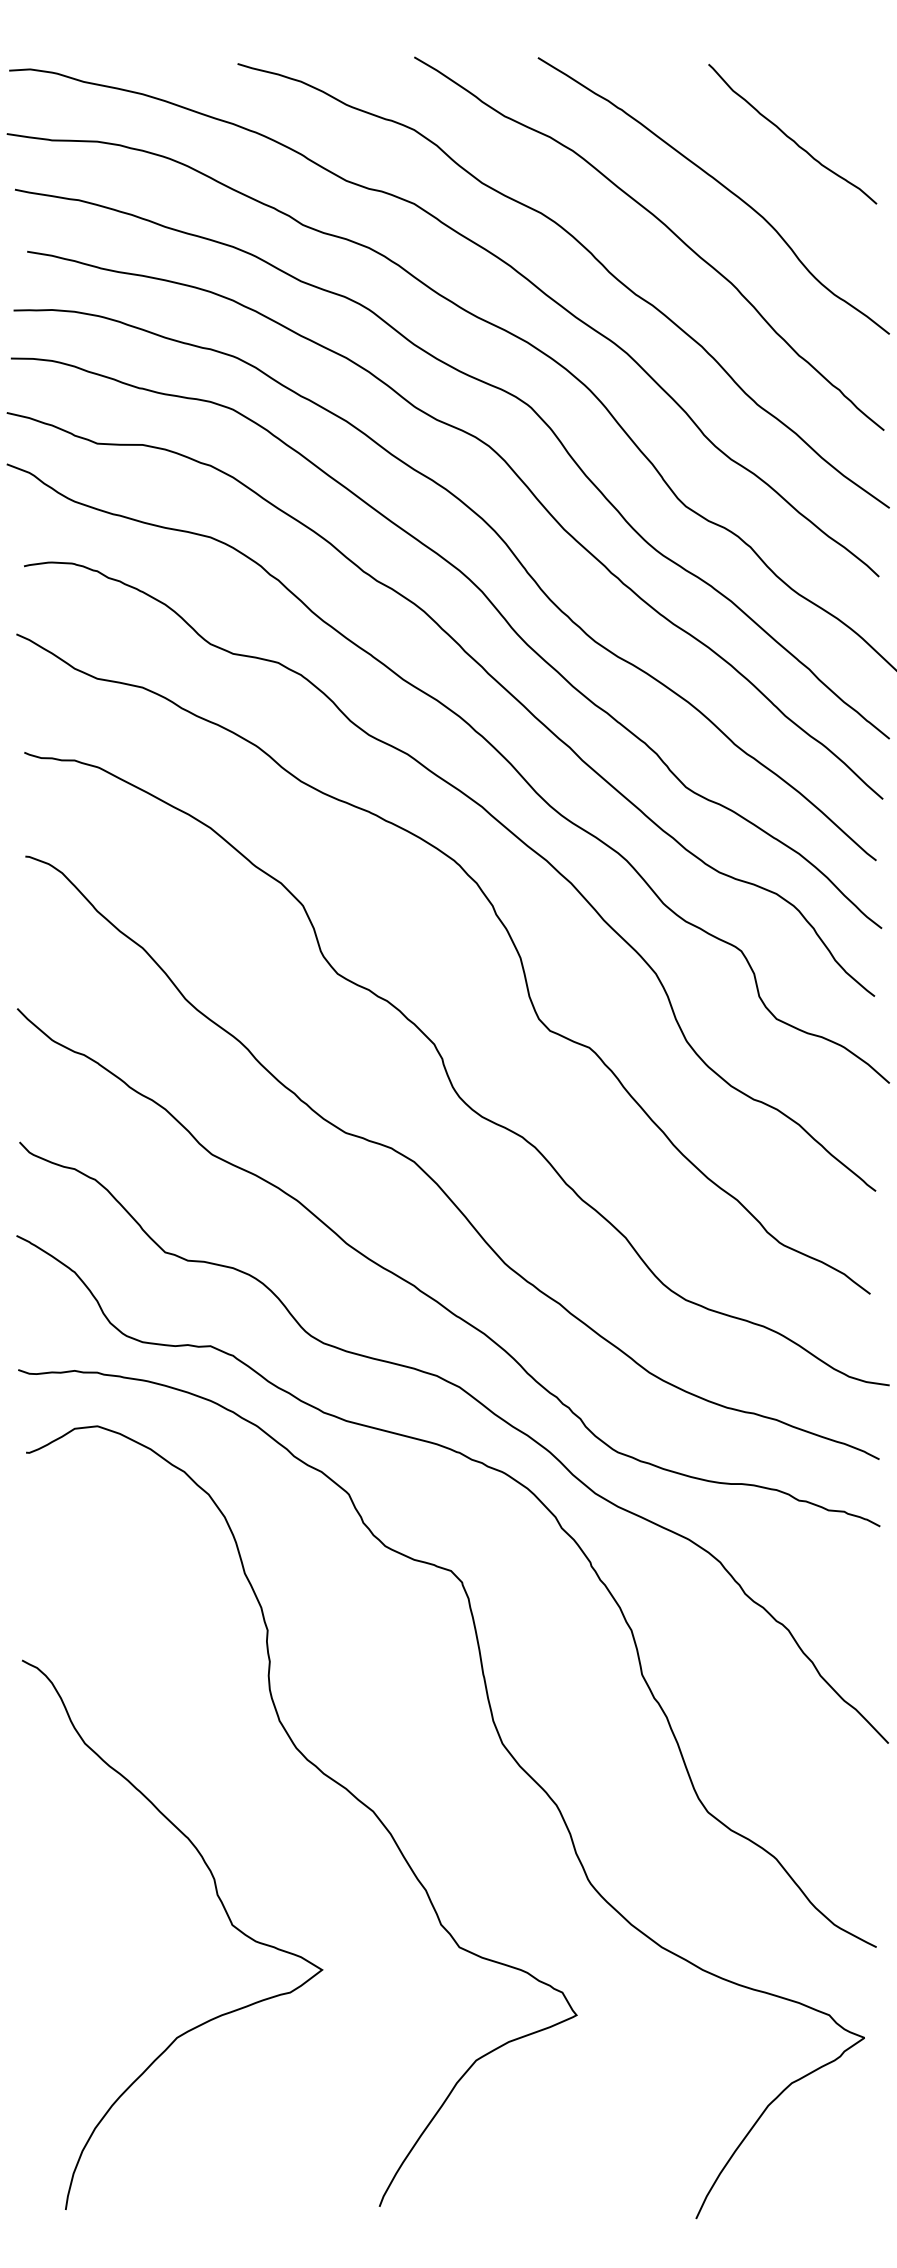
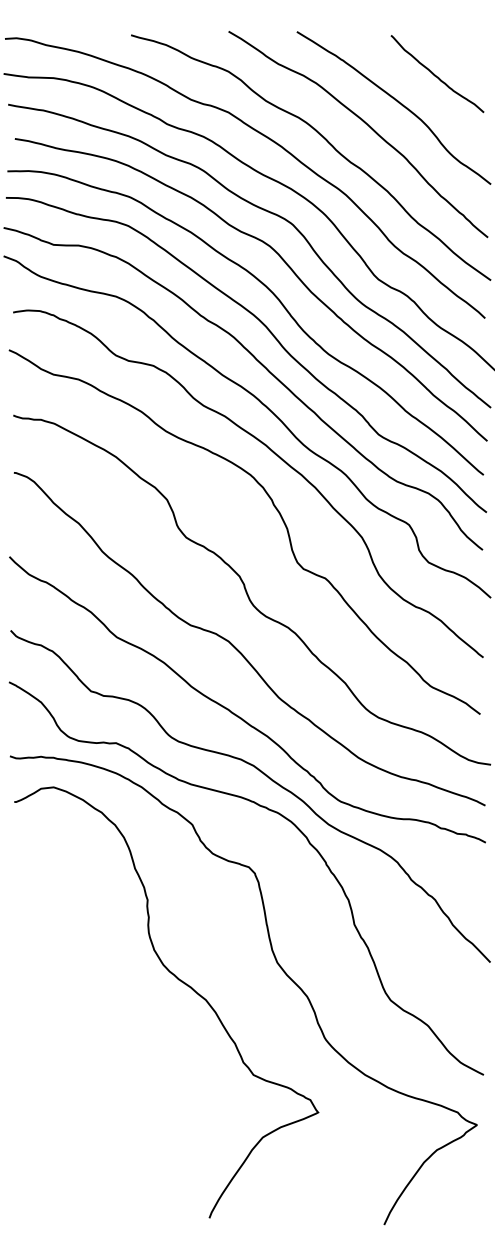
curve: (223, 1911) -> (123, 1055), removed

